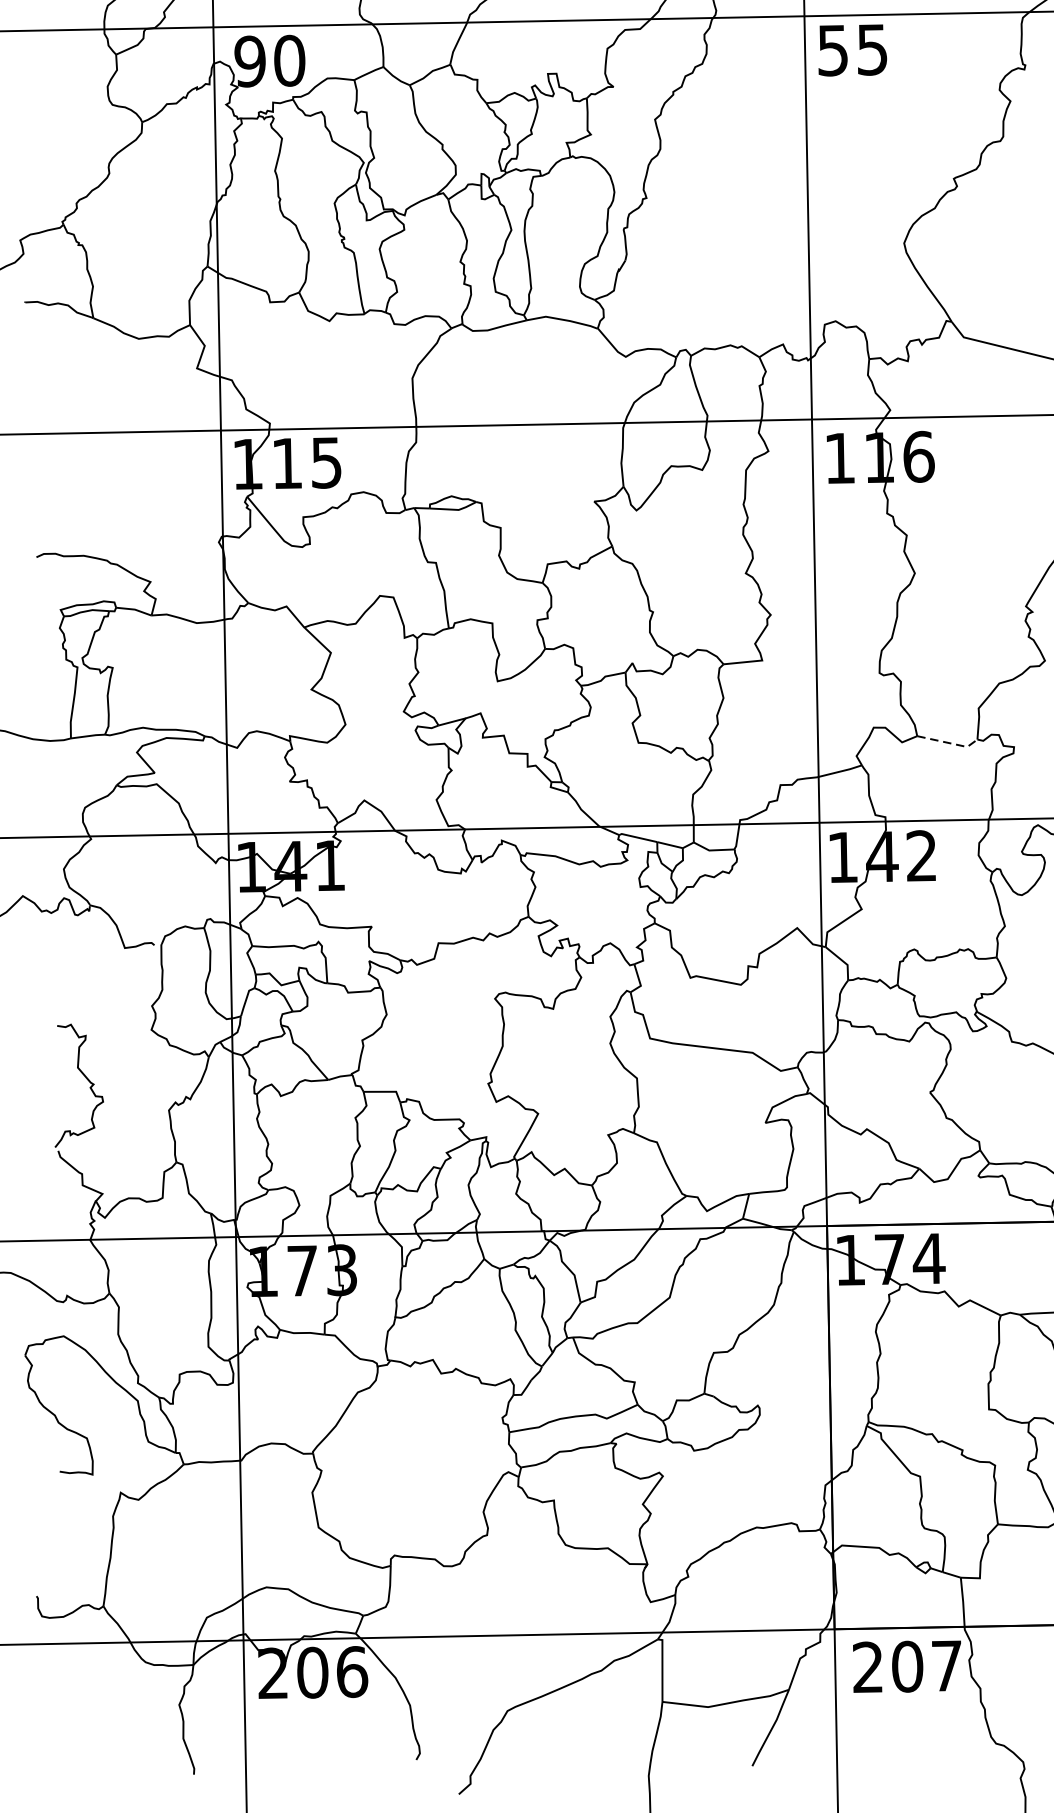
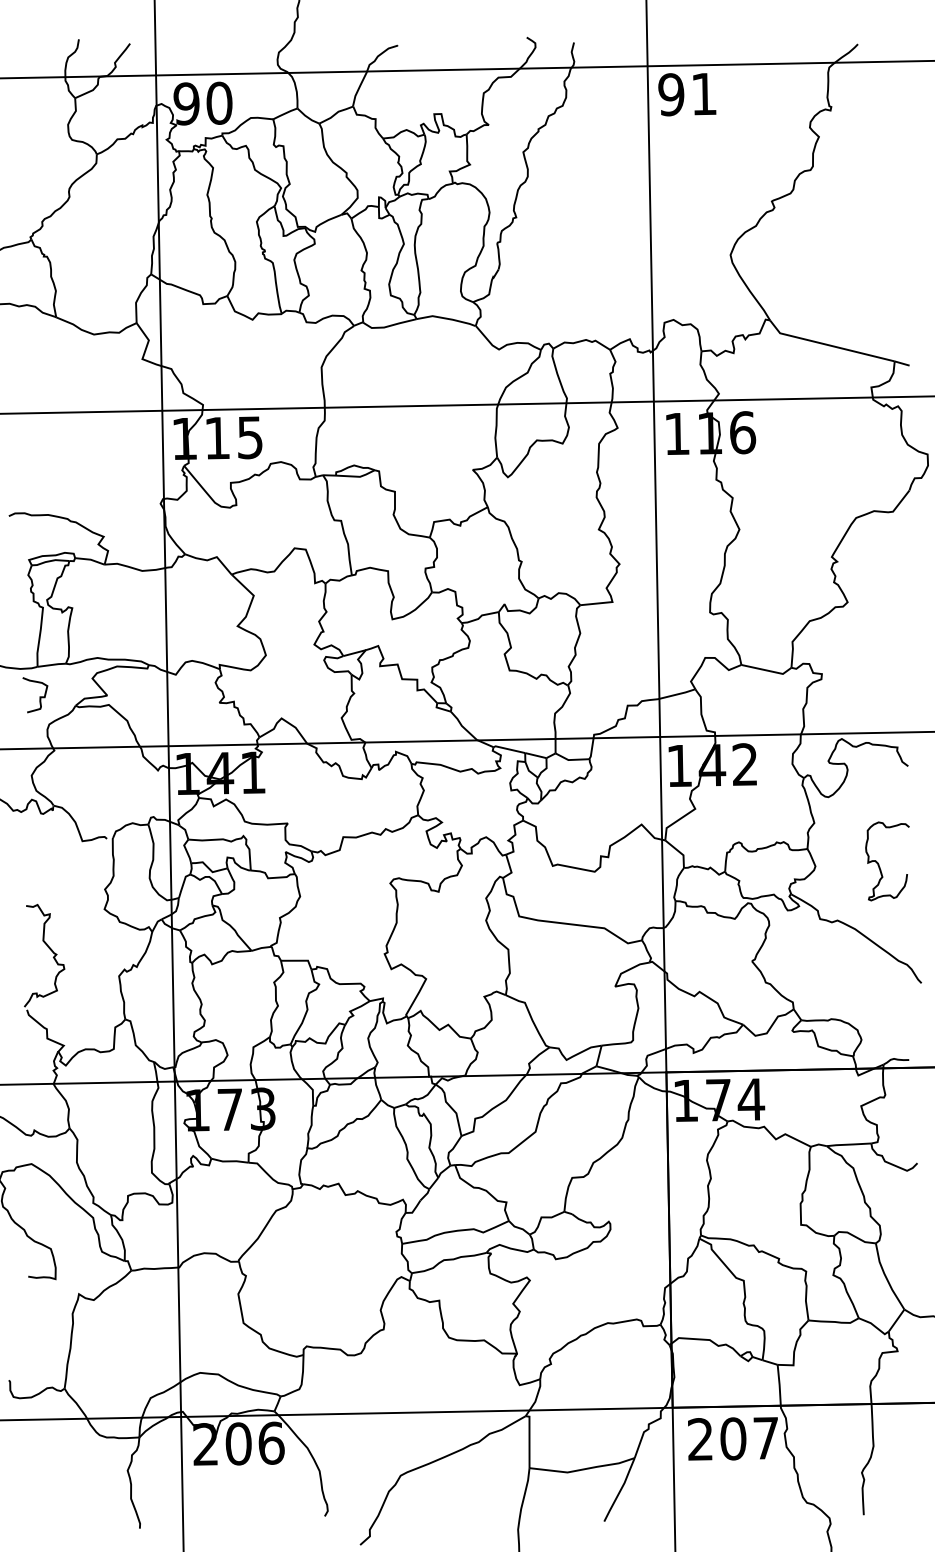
text: (852, 50) -> (687, 94), 55 -> 91
line: (949, 742) -> (768, 670), dashed -> solid
curve: (73, 774) -> (39, 696), added

